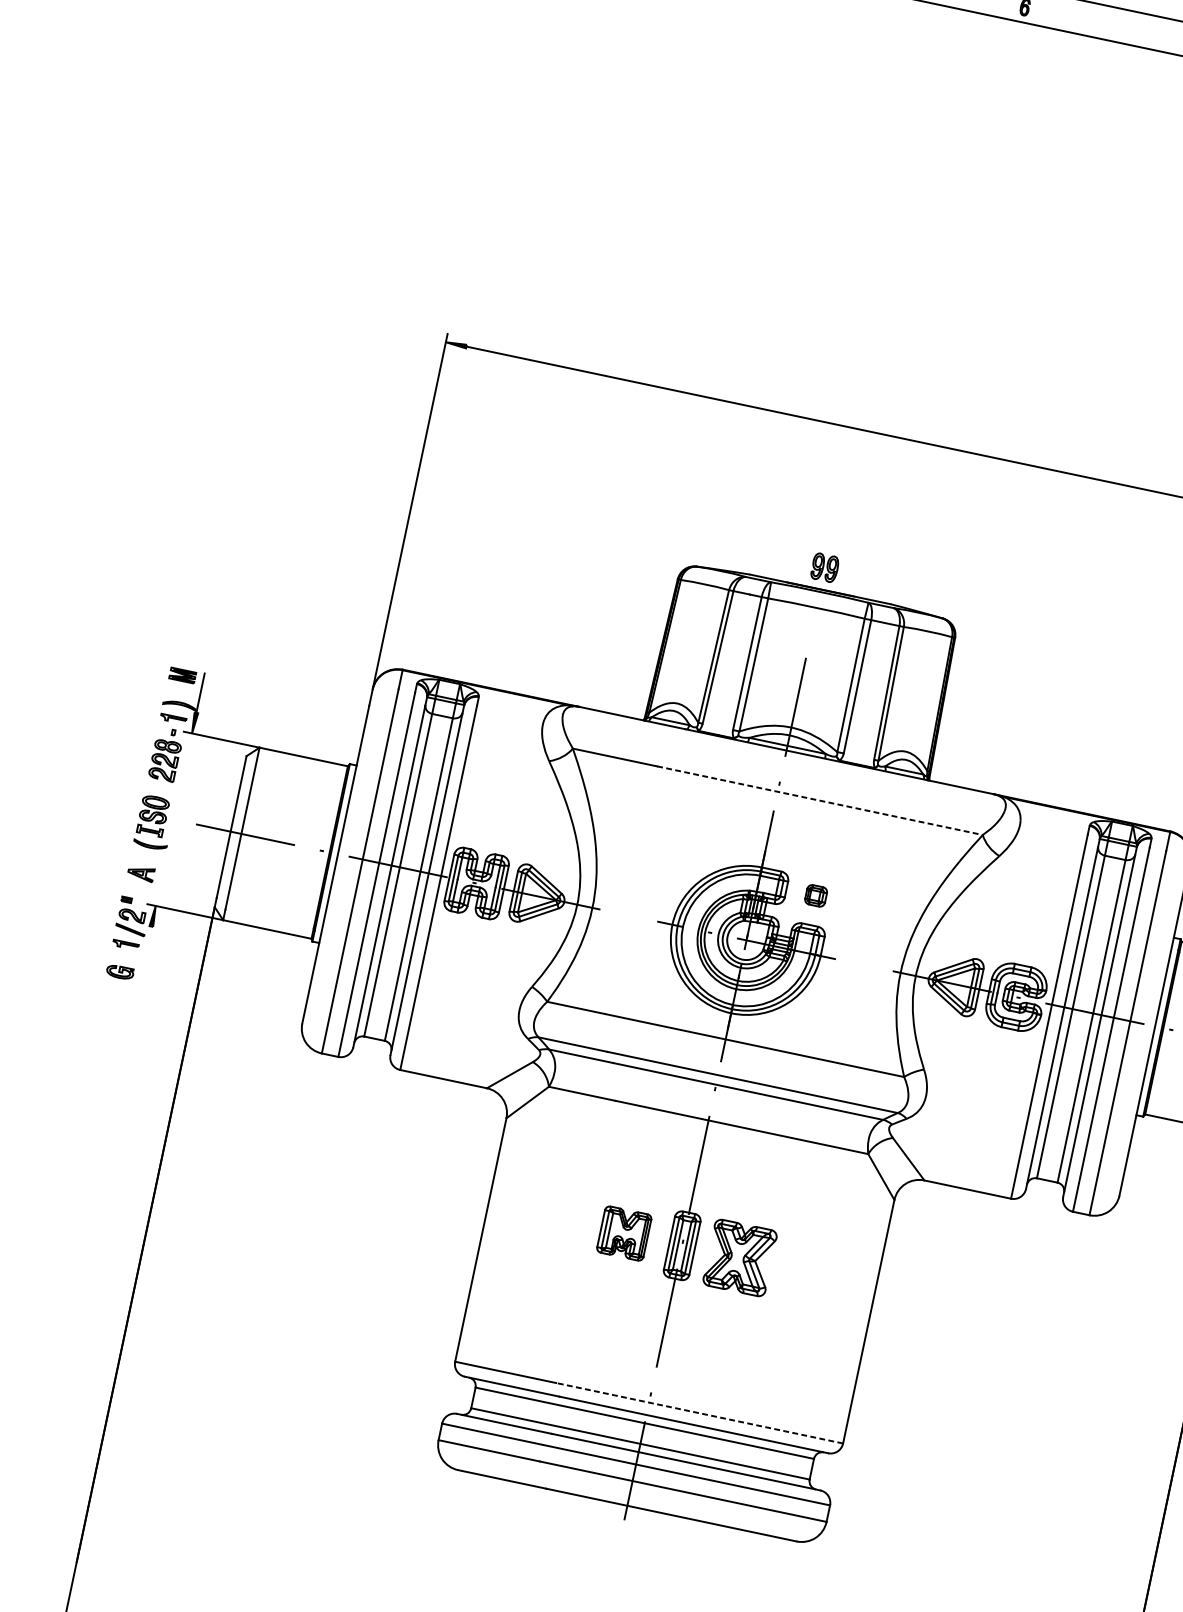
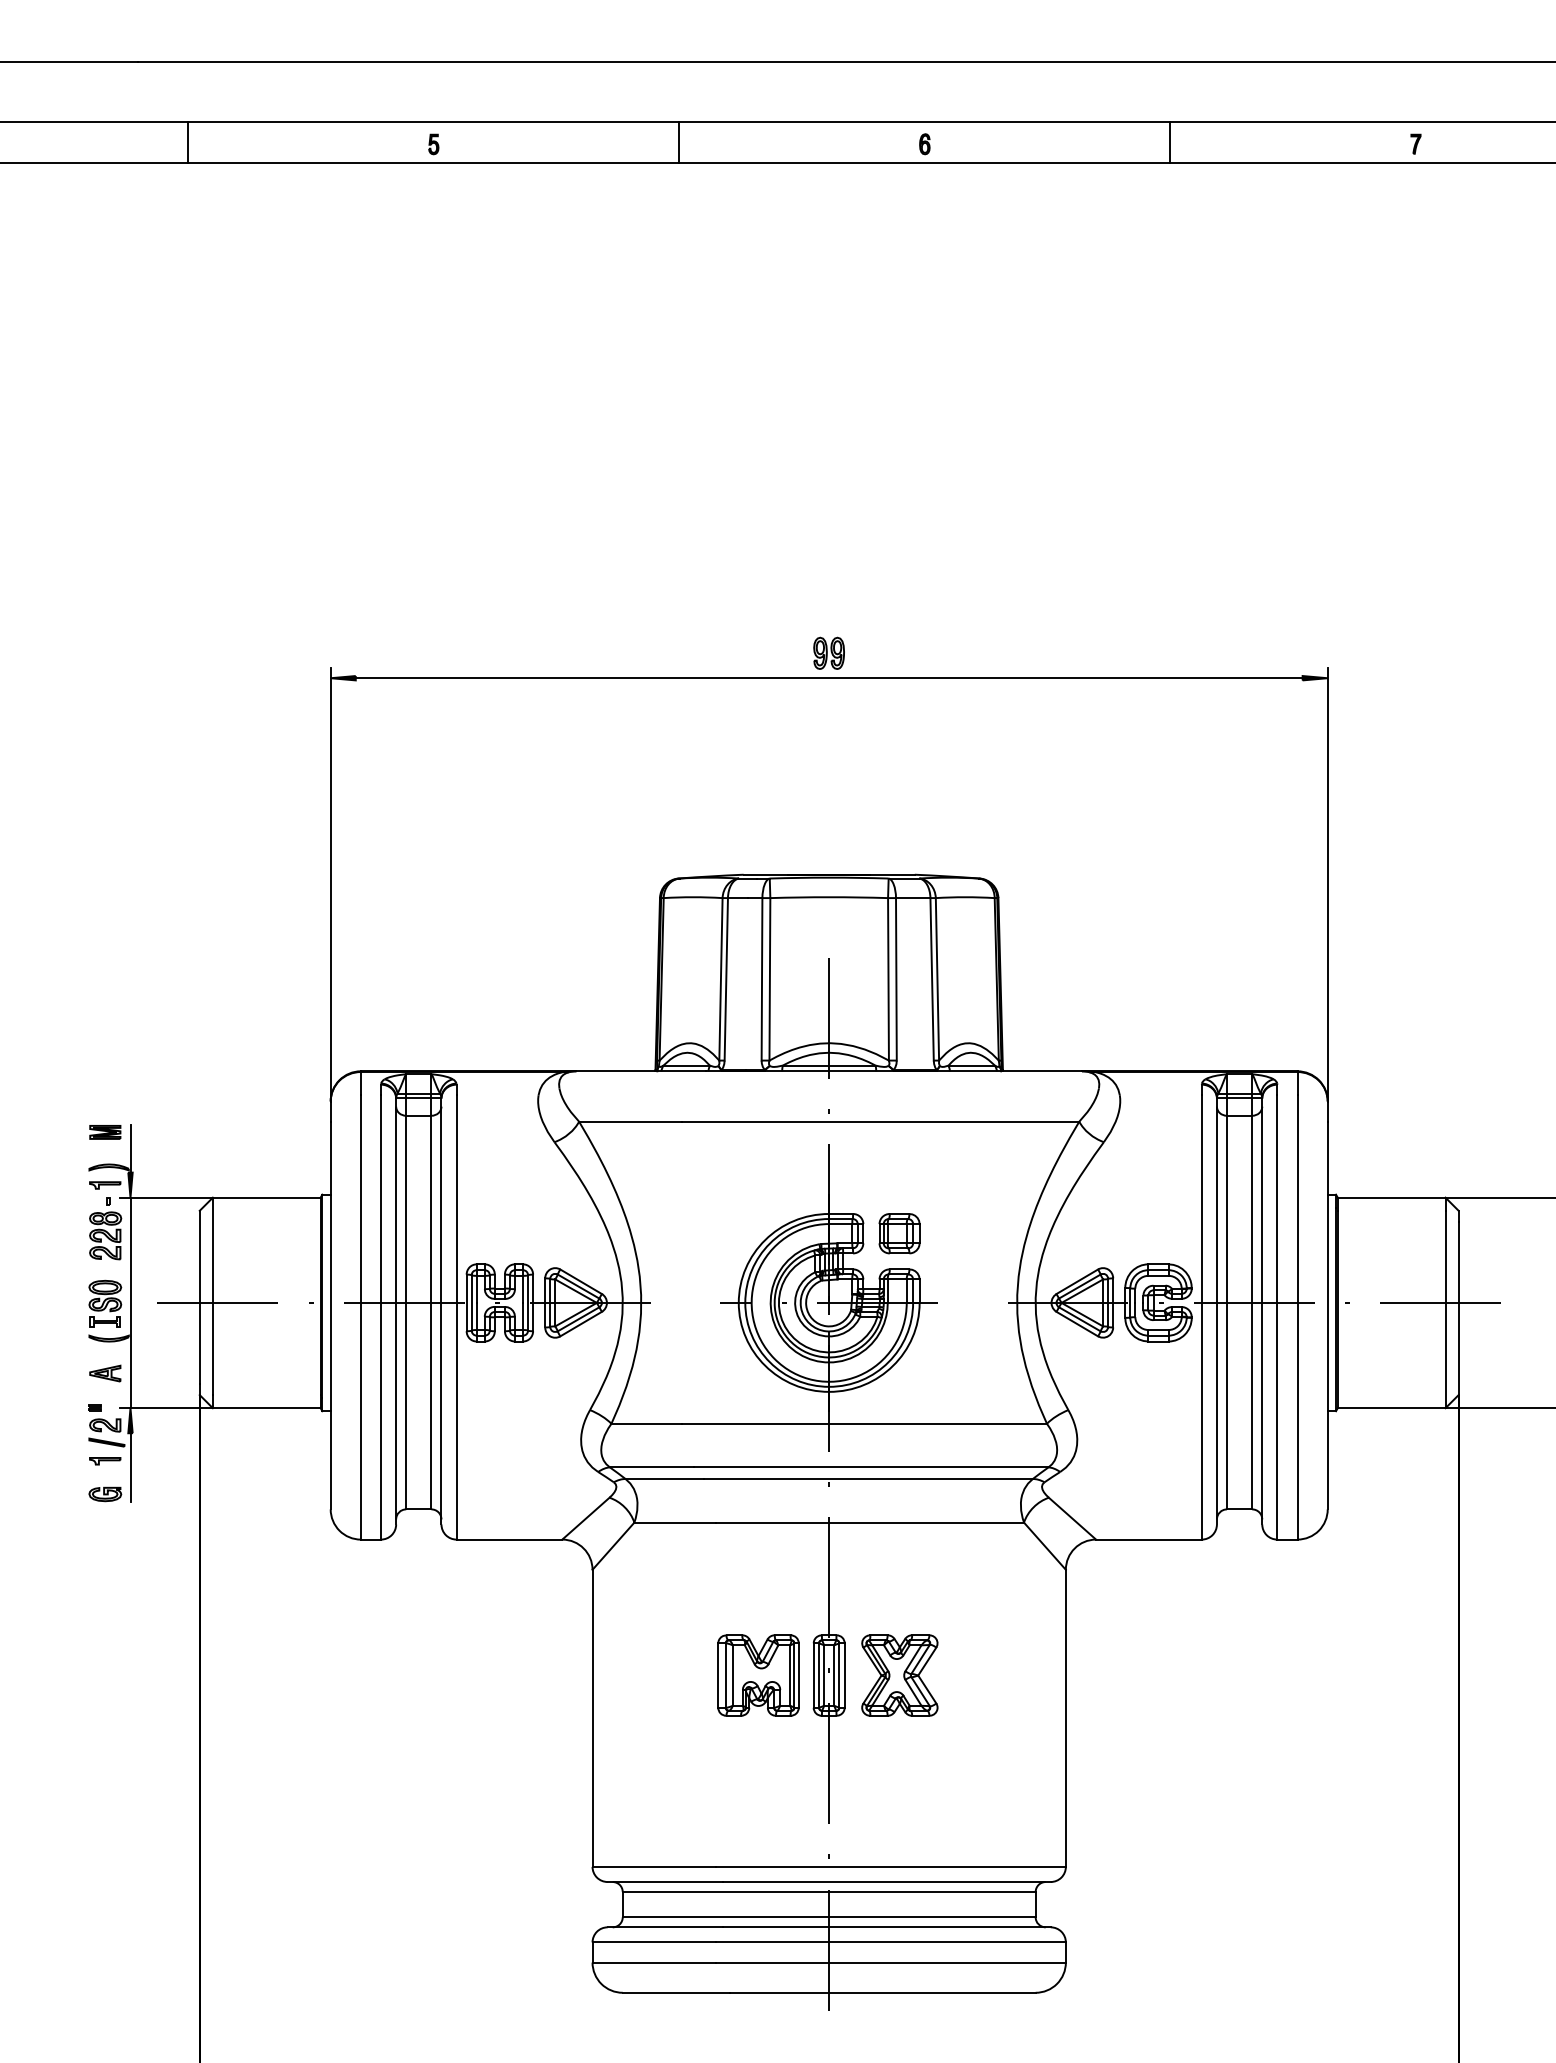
part: (824, 566) -> (828, 652), moved
line: (819, 800) -> (880, 1121), dashed -> solid
line: (173, 819) -> (130, 1302), added
part: (816, 895) -> (899, 1233), size x1.67
line: (145, 954) -> (130, 1467), added
part: (624, 1233) -> (758, 1675), size x1.43
line: (699, 1412) -> (890, 1866), dashed -> solid

